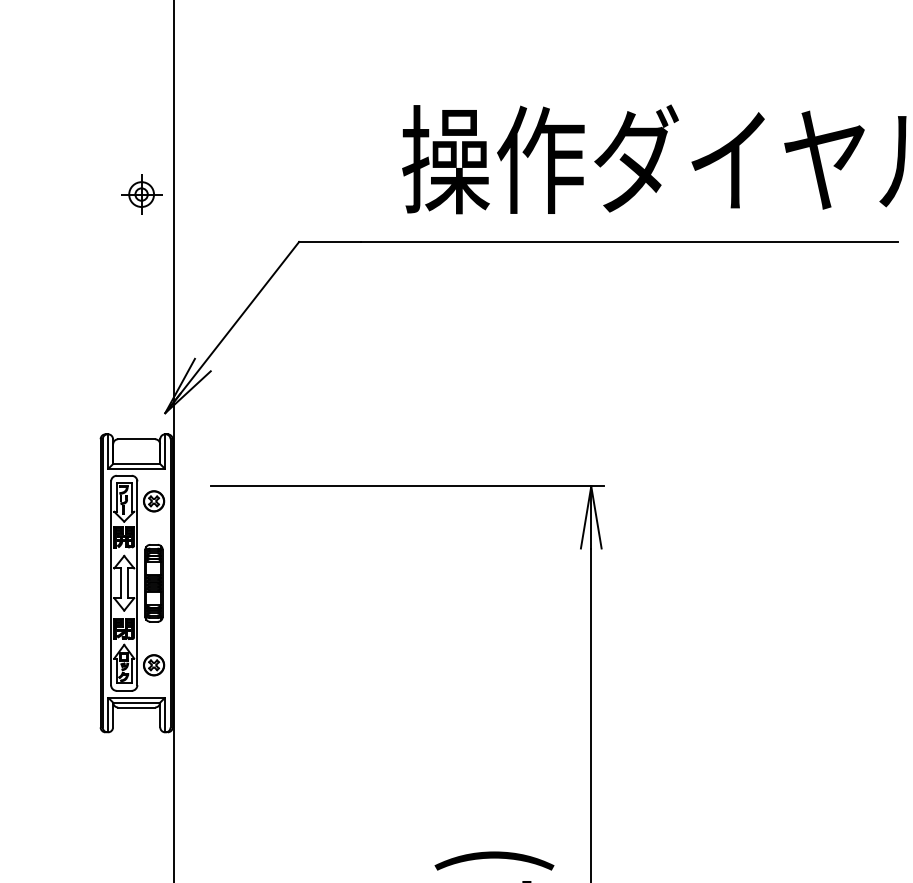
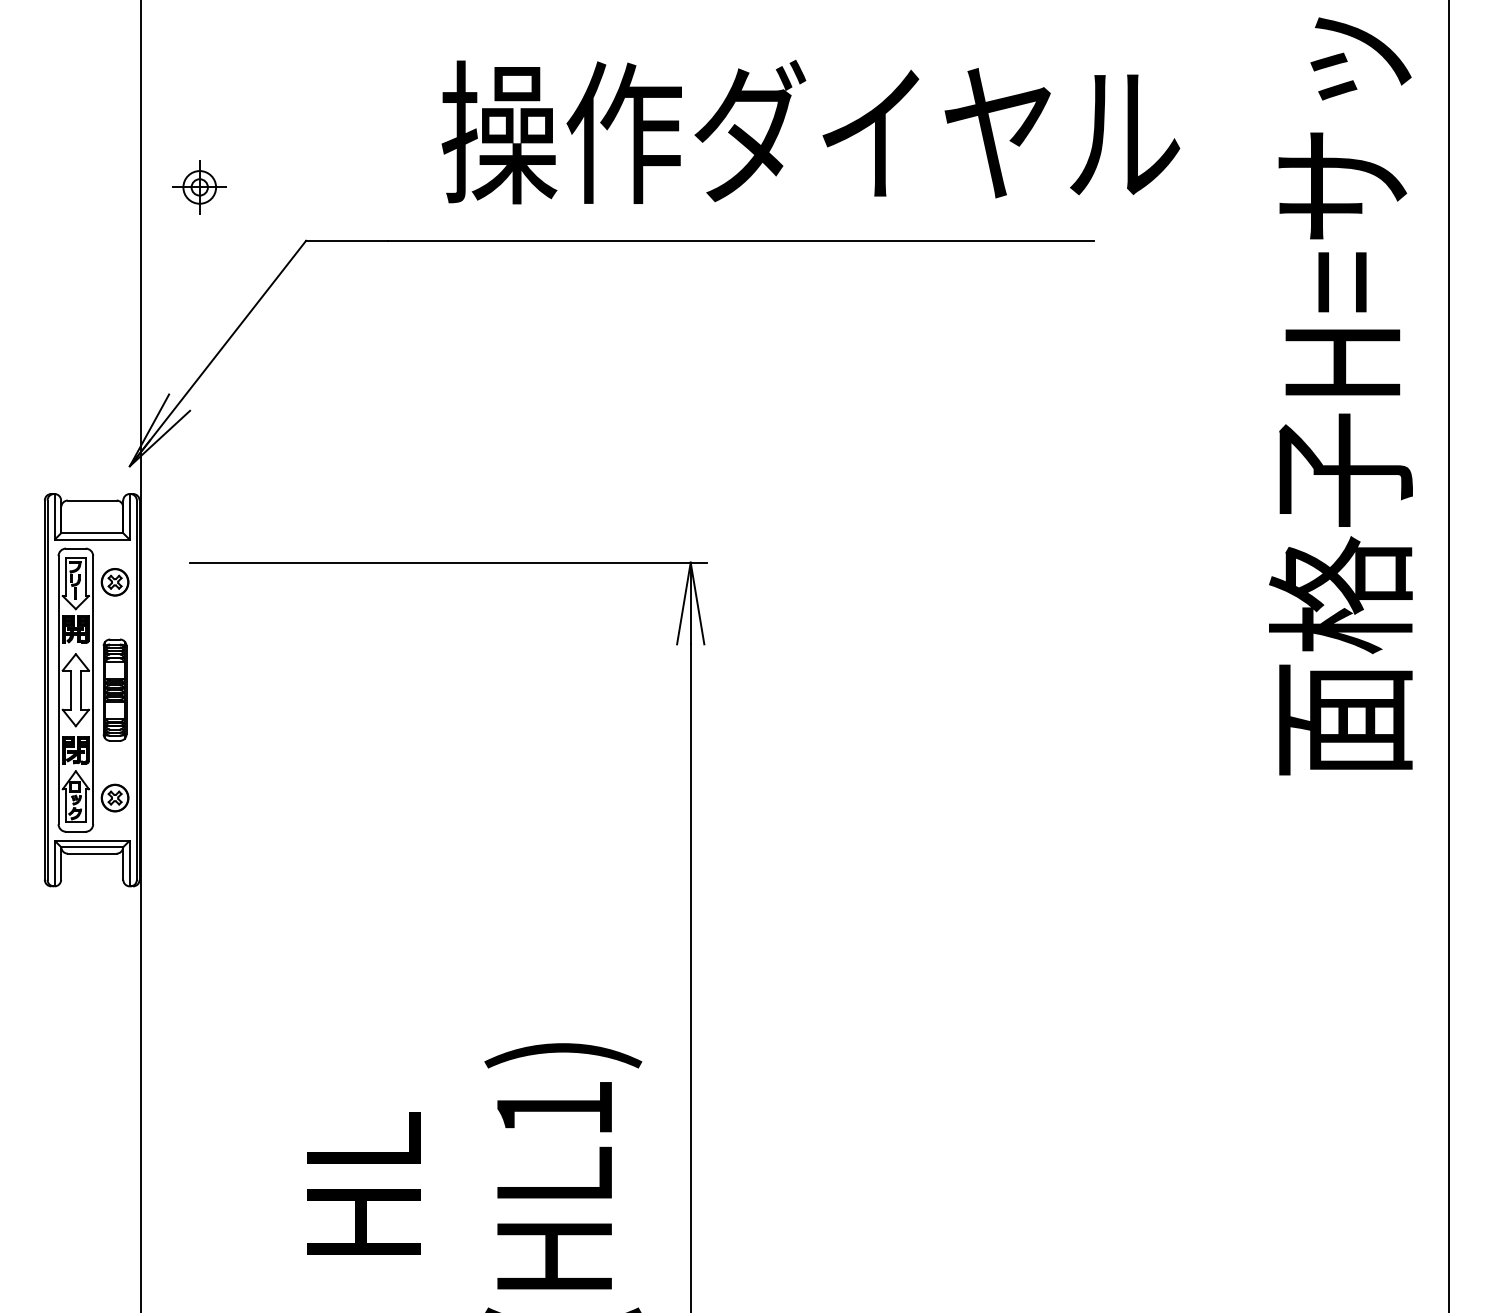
part: (141, 194) -> (199, 187), moved

